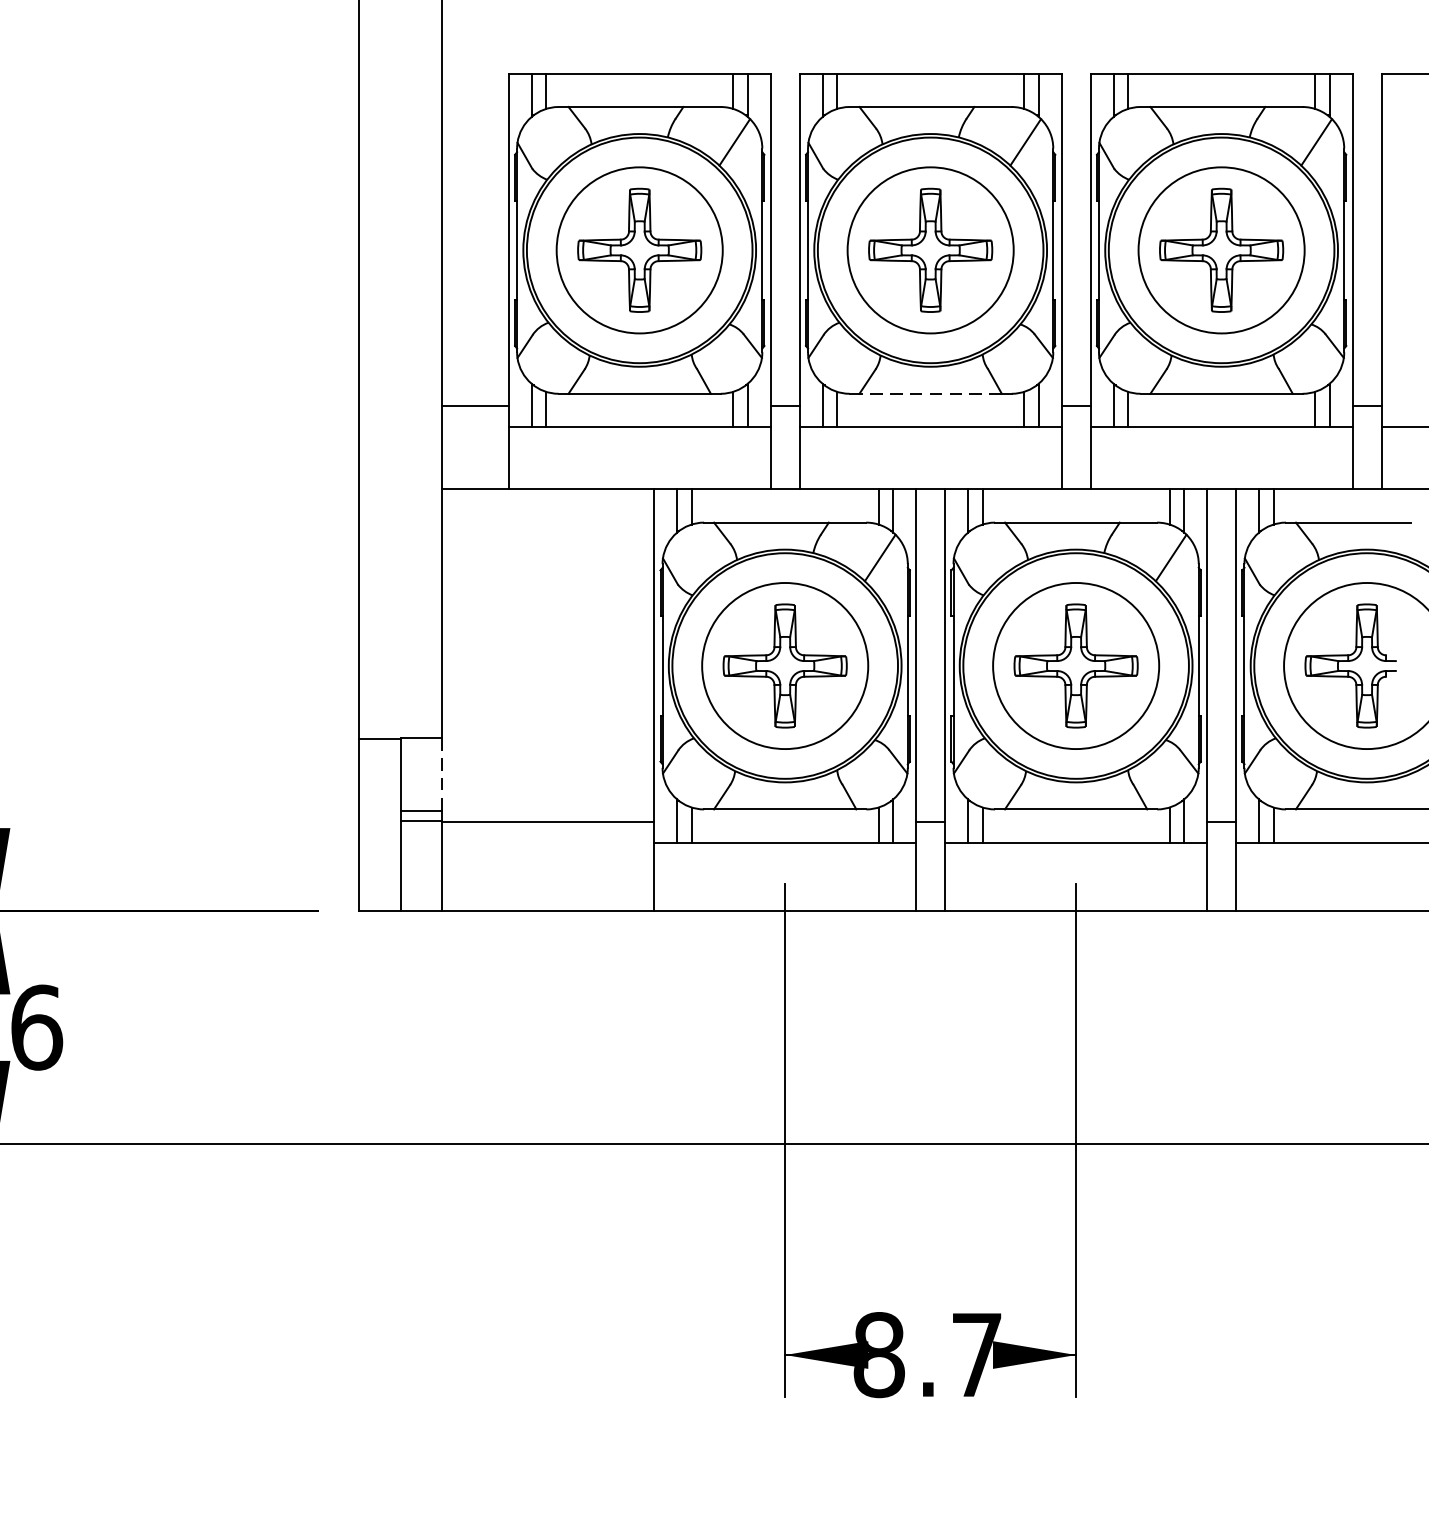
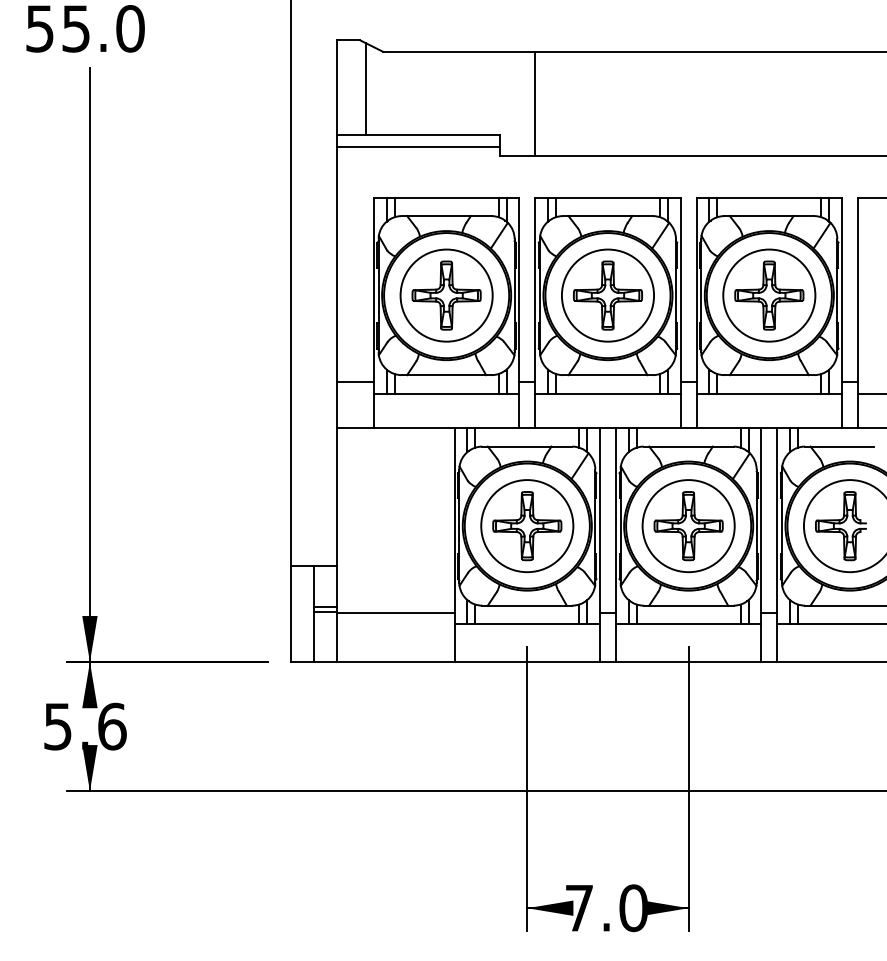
line: (929, 394) -> (607, 375), dashed -> solid
line: (442, 774) -> (337, 586), dashed -> solid
text: (927, 1355) -> (606, 908), 8.7 -> 7.0

